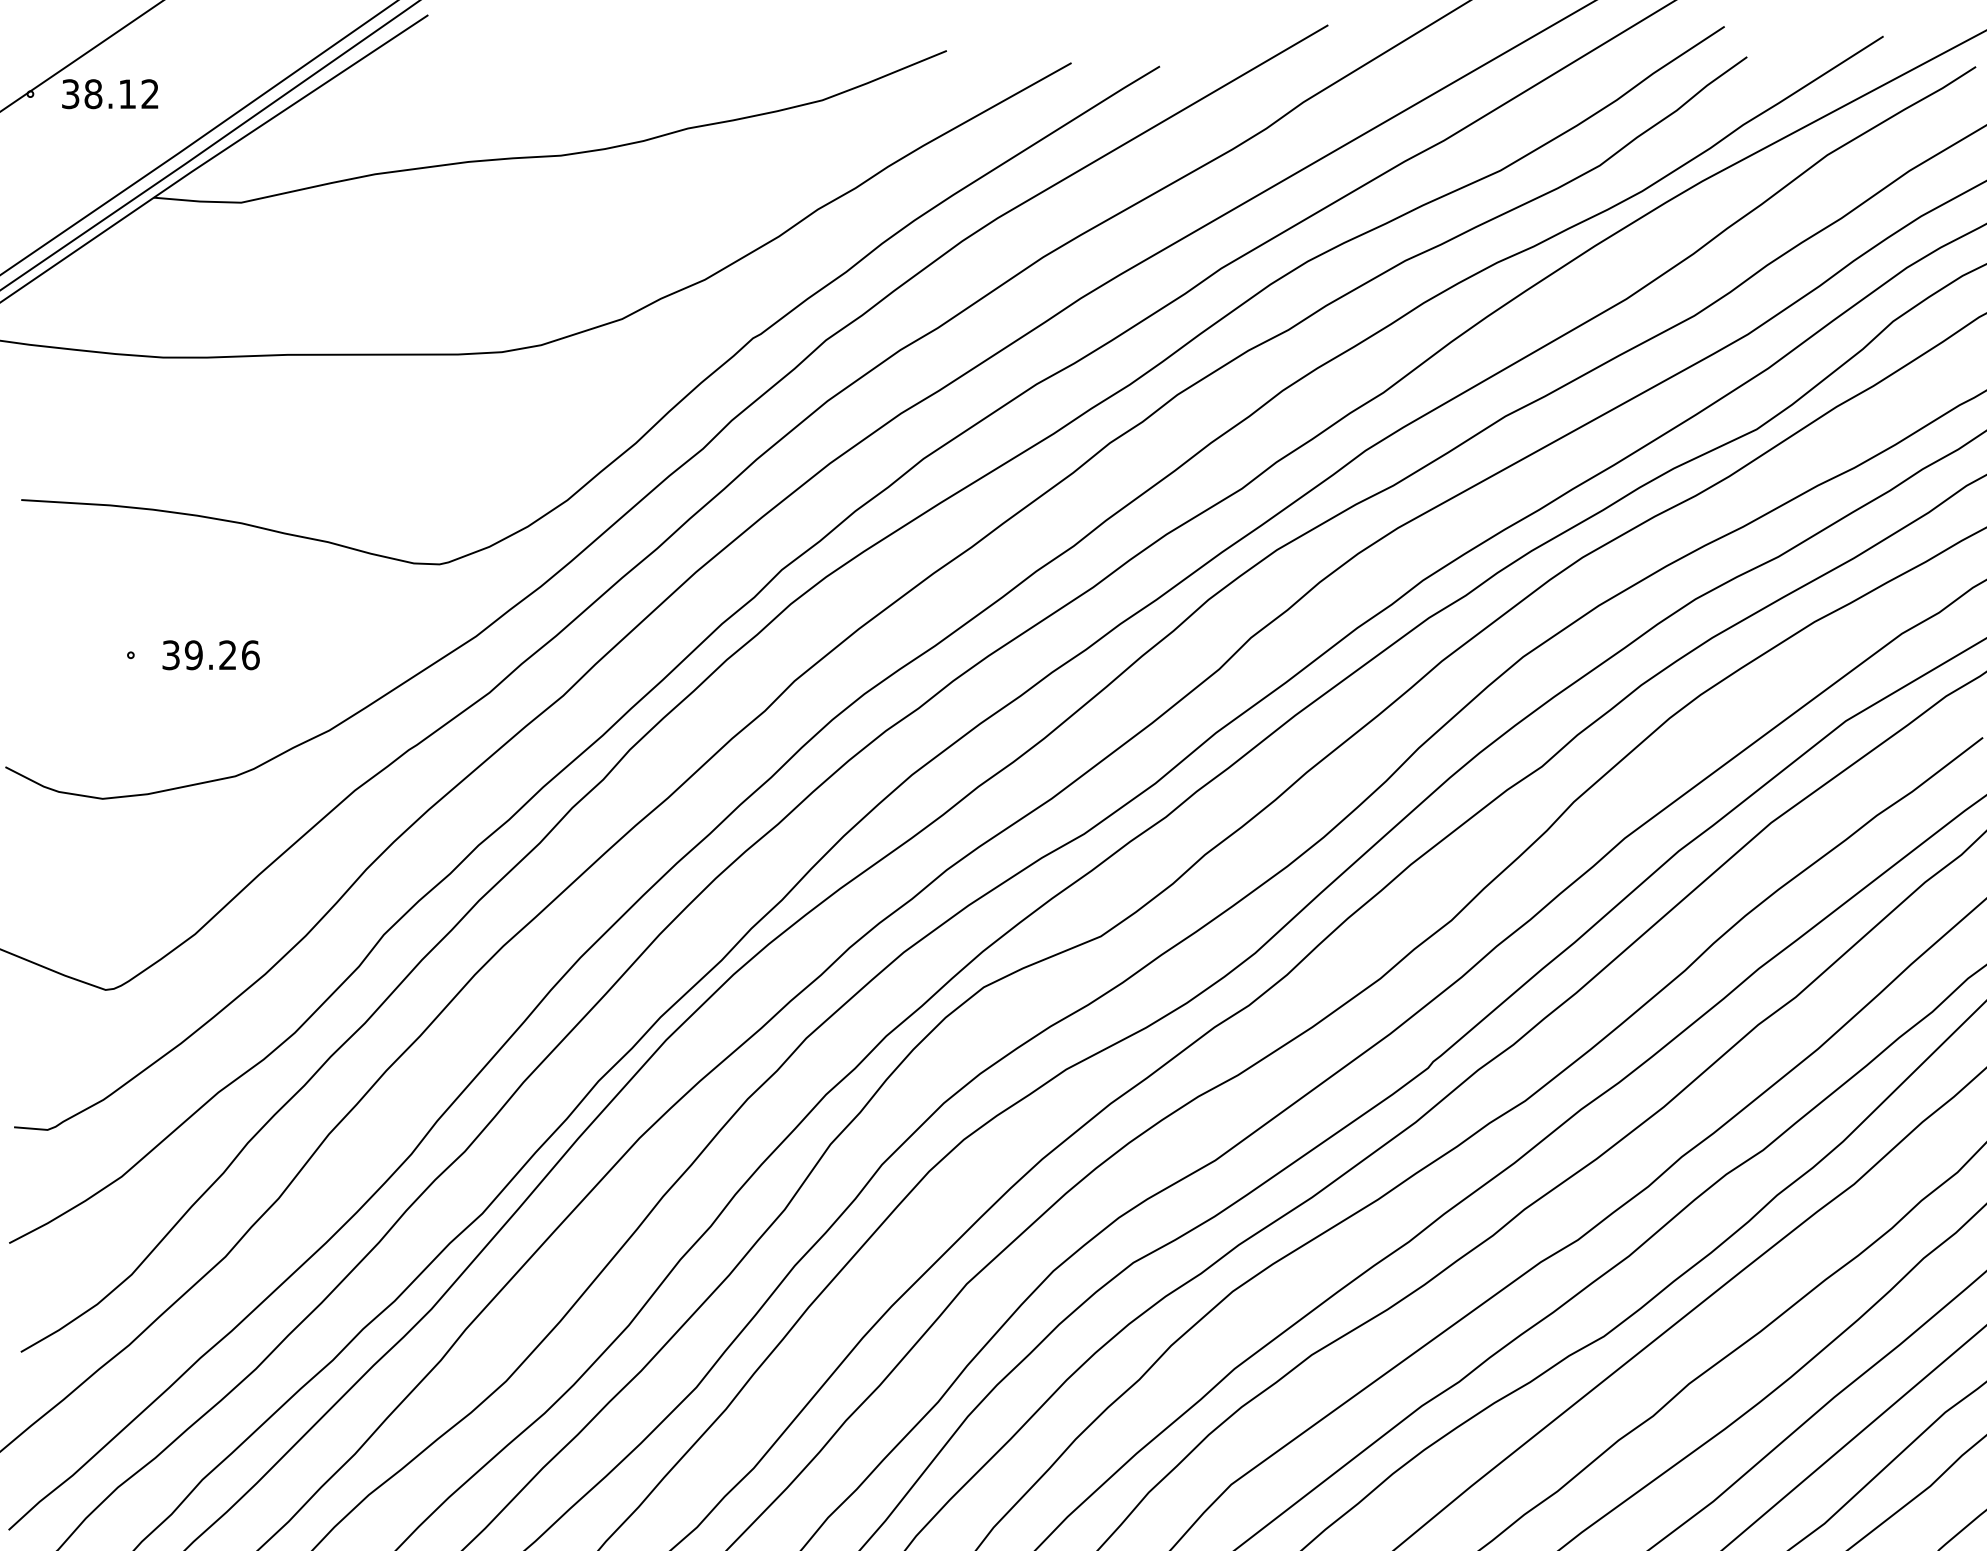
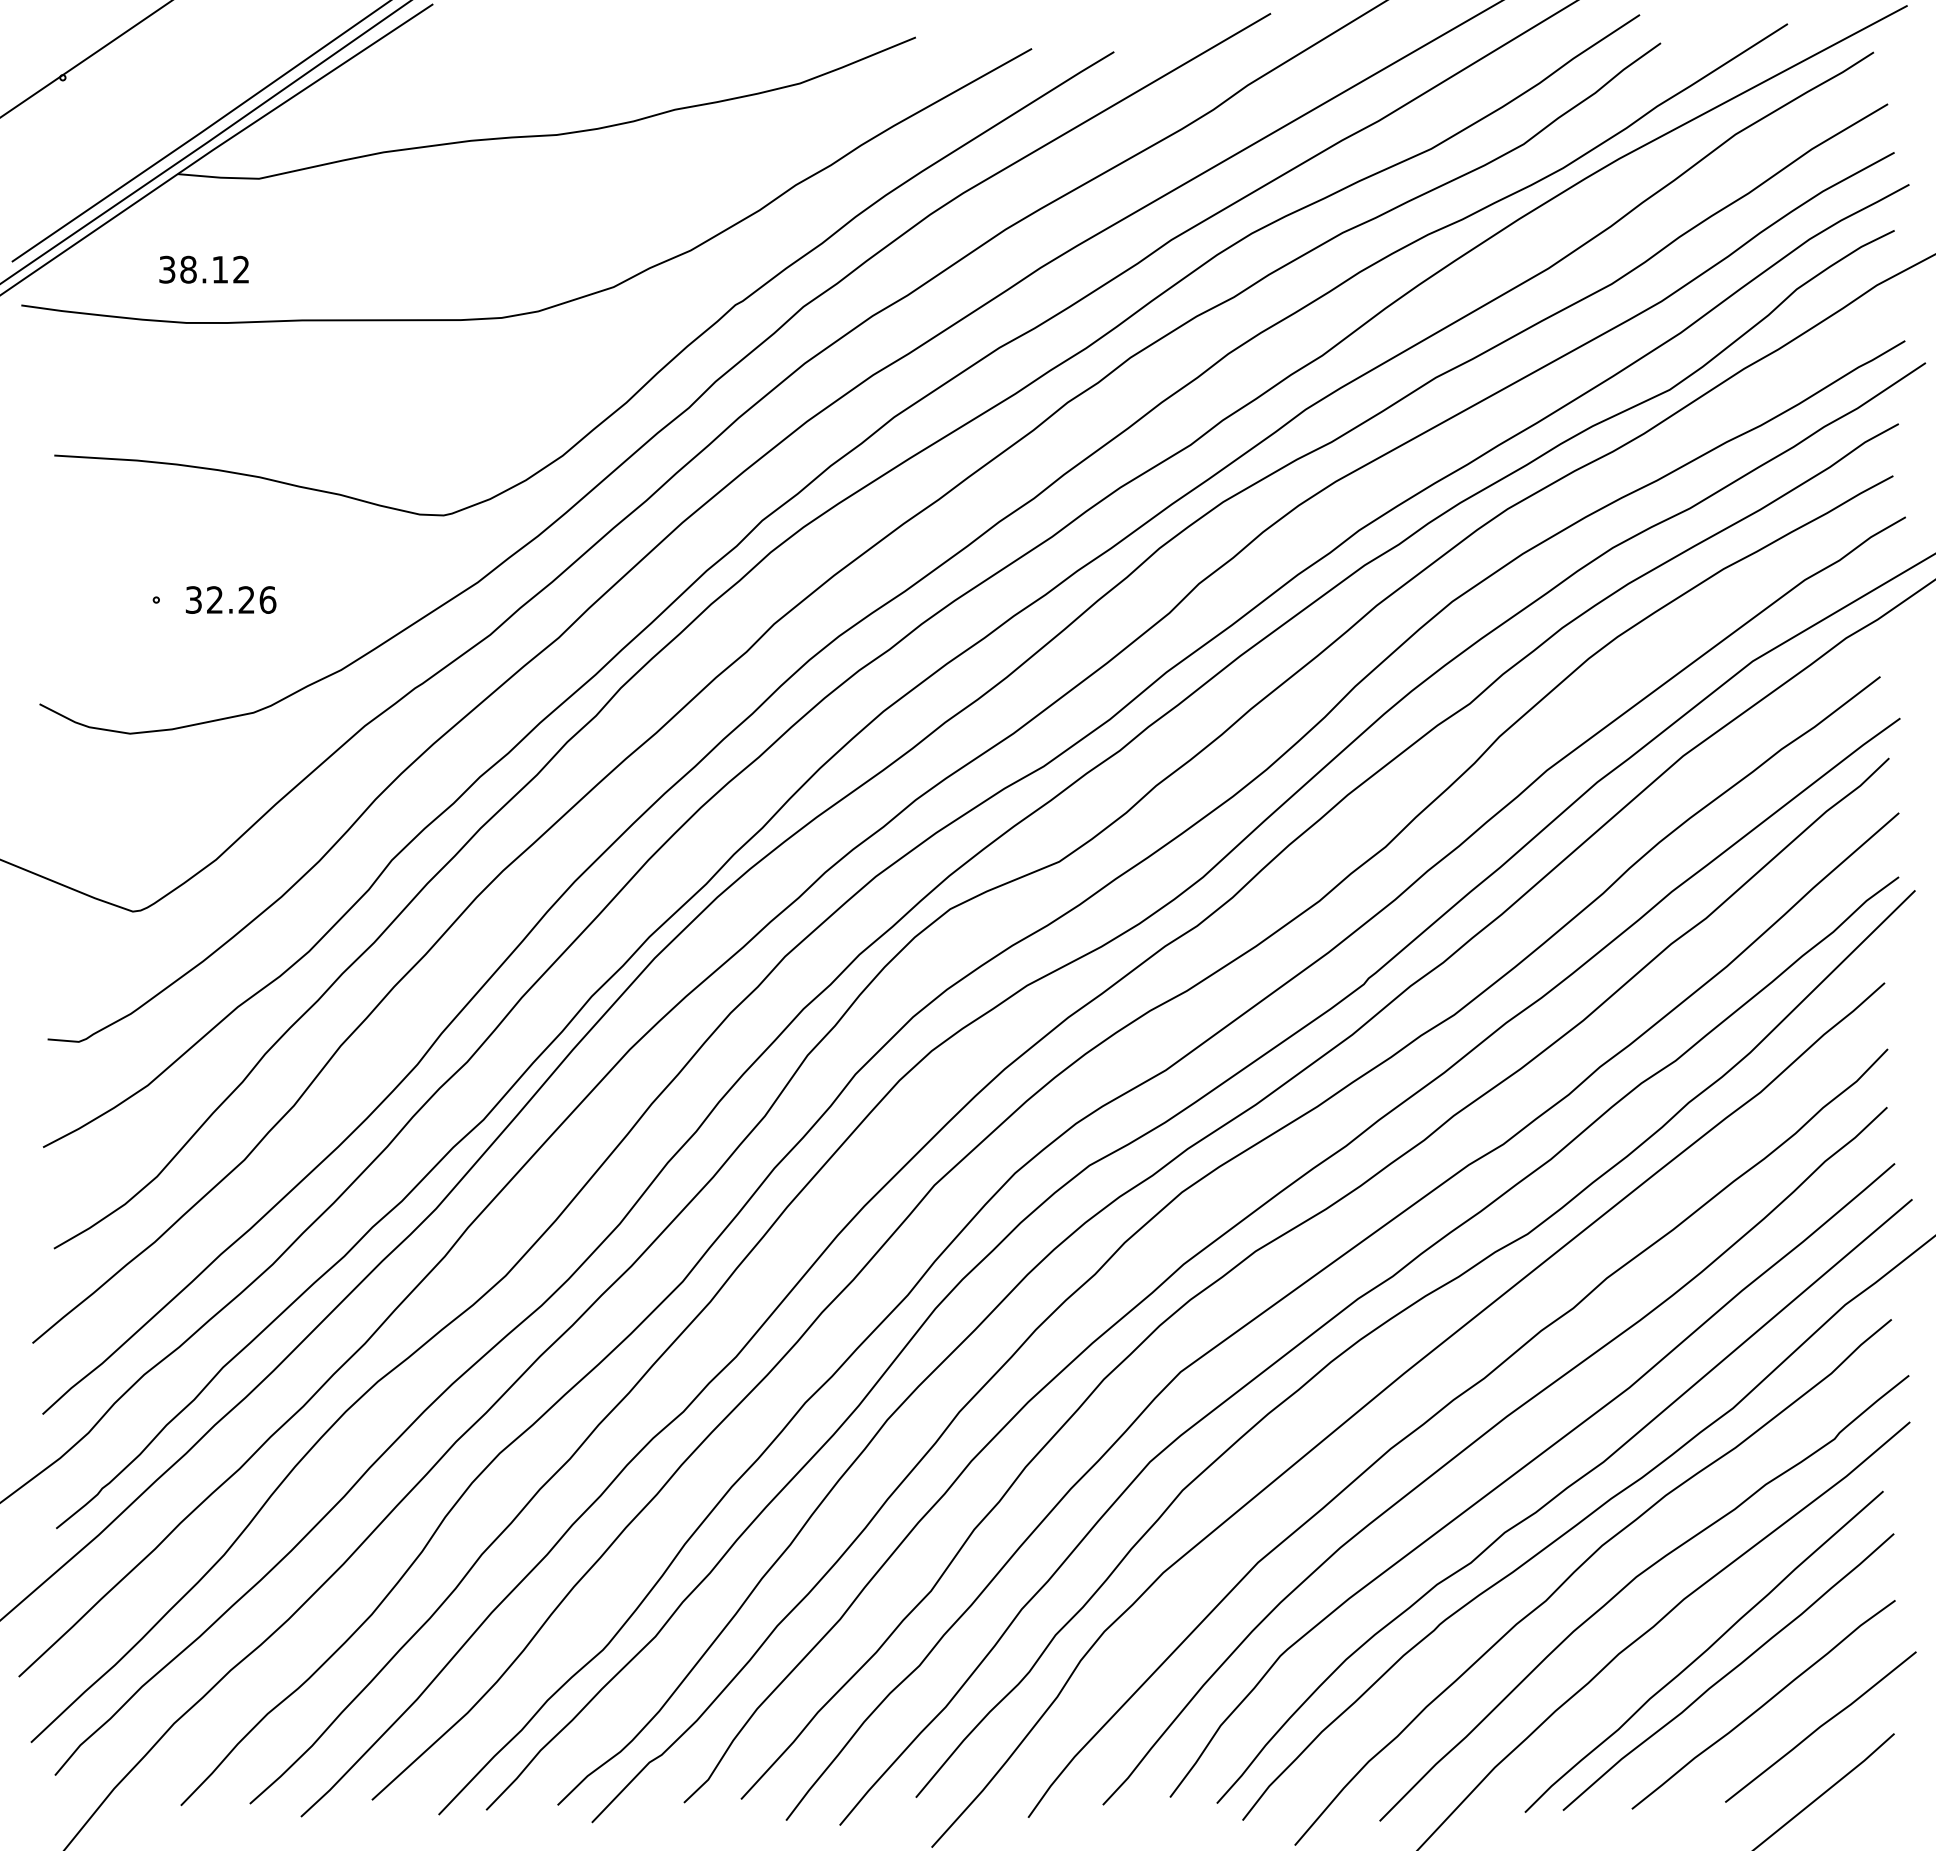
text: (109, 93) -> (203, 269), moved
text: (193, 654) -> (214, 599), 39.26 -> 32.26

